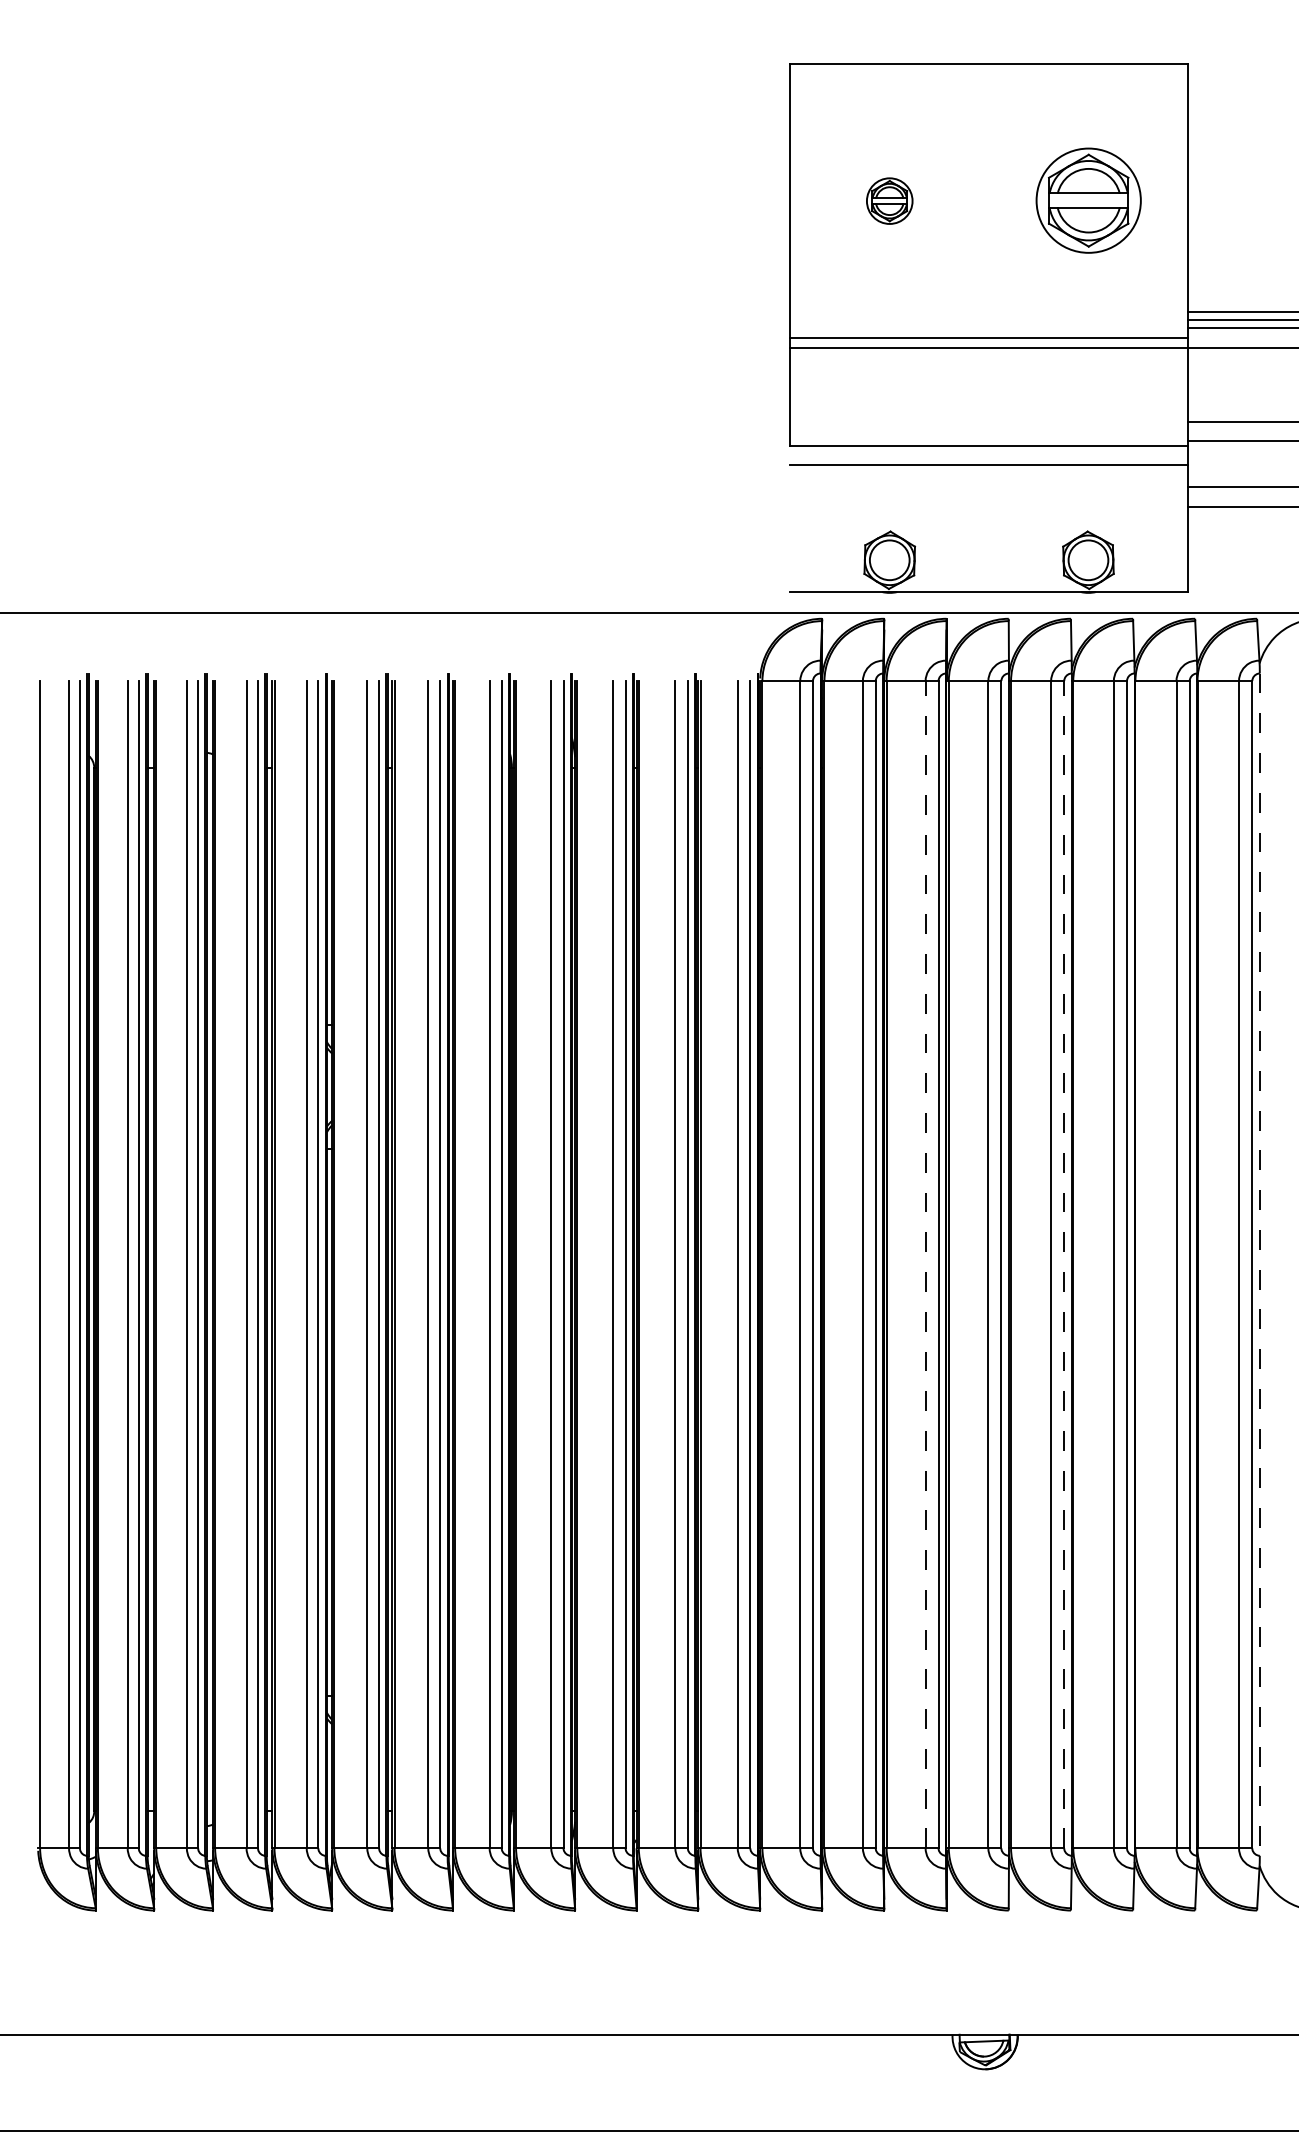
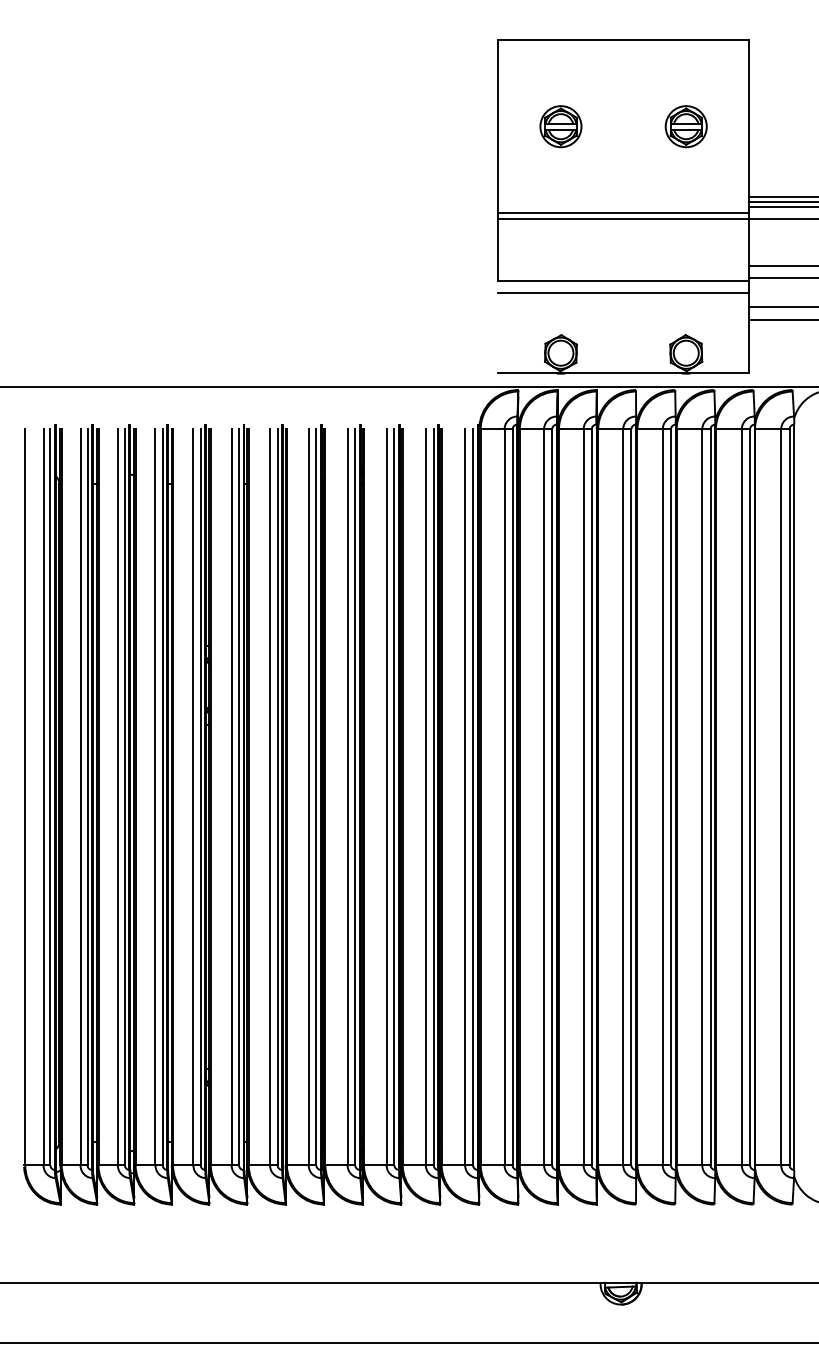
part: (889, 200) -> (560, 126), size x1.43
part: (1087, 200) -> (685, 126), size x0.62
line: (925, 1264) -> (583, 797), dashed -> solid
line: (1063, 1264) -> (670, 797), dashed -> solid
line: (1260, 1264) -> (794, 797), dashed -> solid

